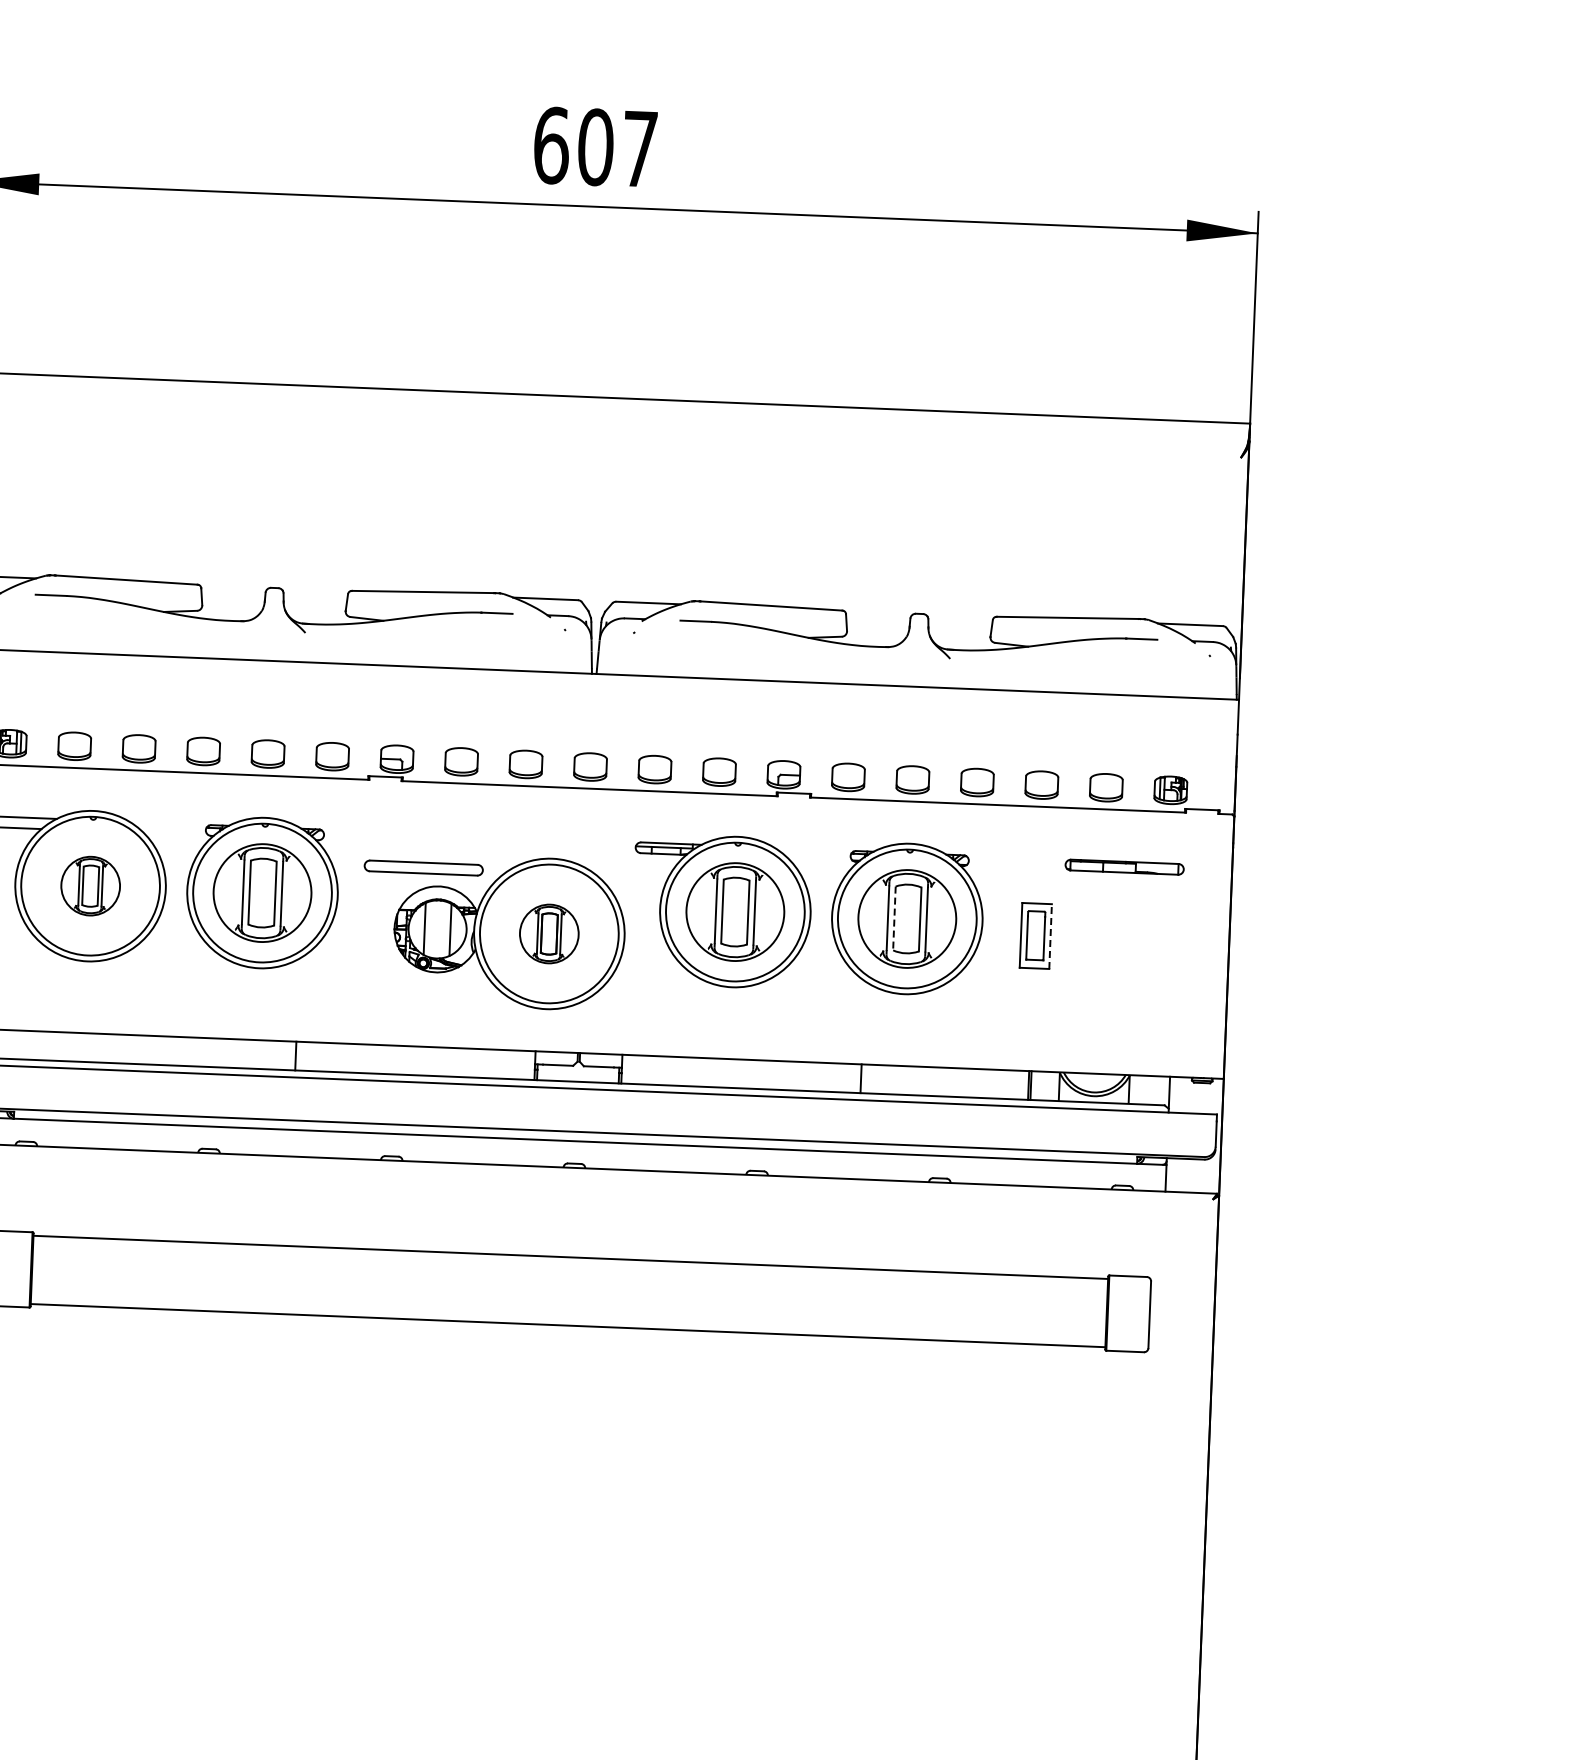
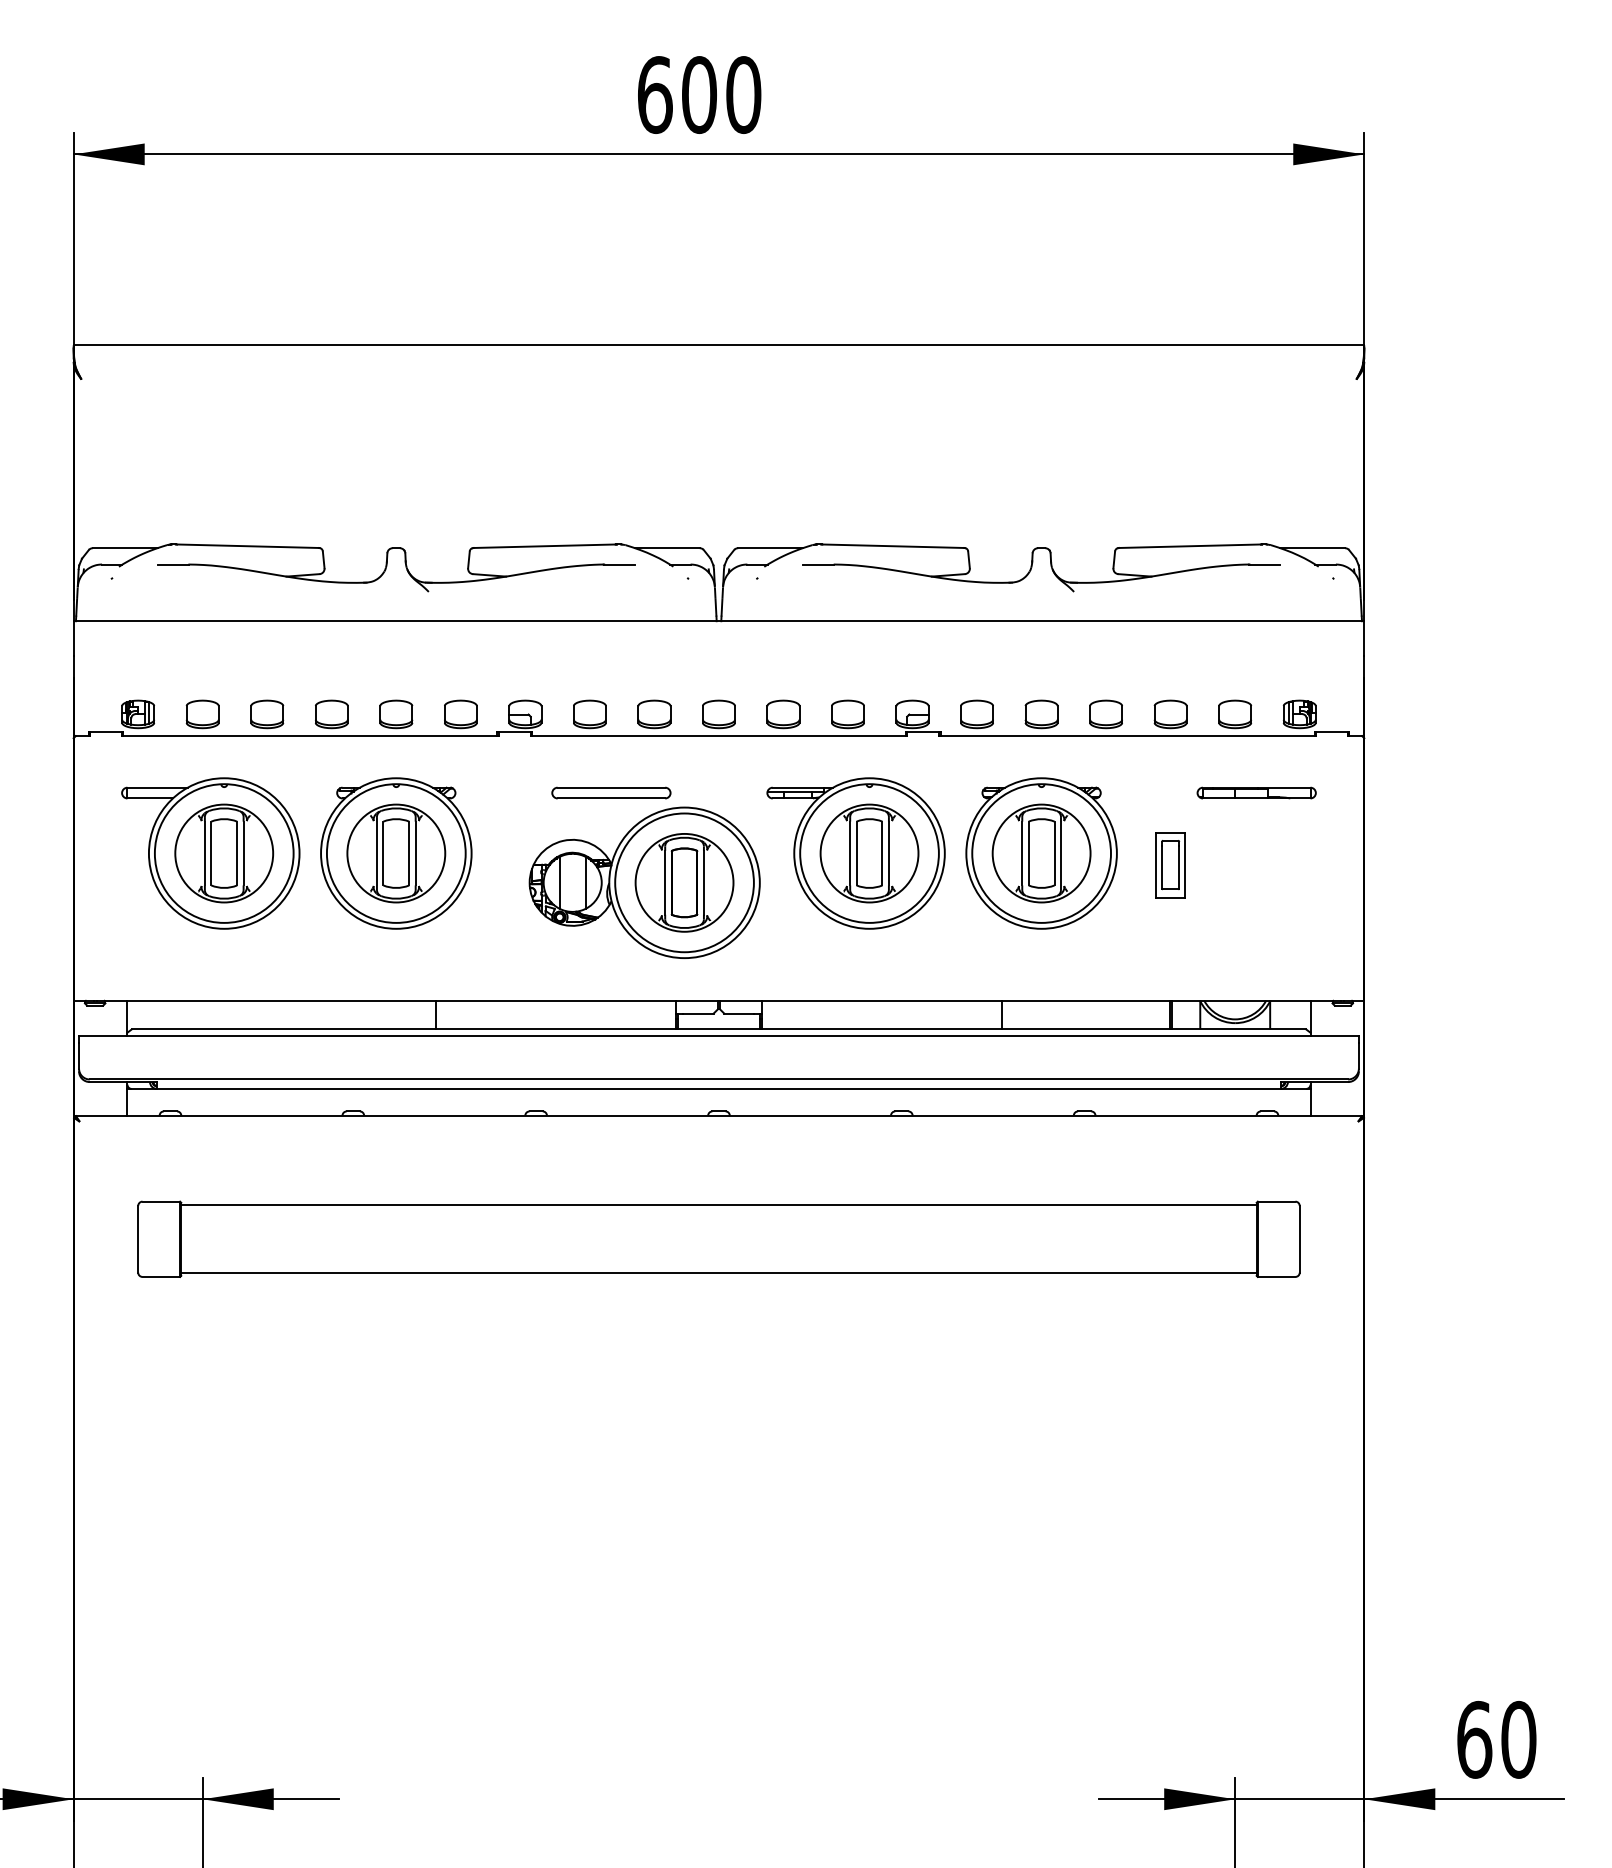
text: (639, 148) -> (743, 94), 607 -> 600
part: (423, 867) -> (611, 792), moved
part: (90, 886) -> (224, 853), size x1.67
line: (894, 918) -> (1028, 853), dashed -> solid
part: (549, 933) -> (684, 882), size x1.67
line: (1050, 935) -> (1185, 864), dashed -> solid

